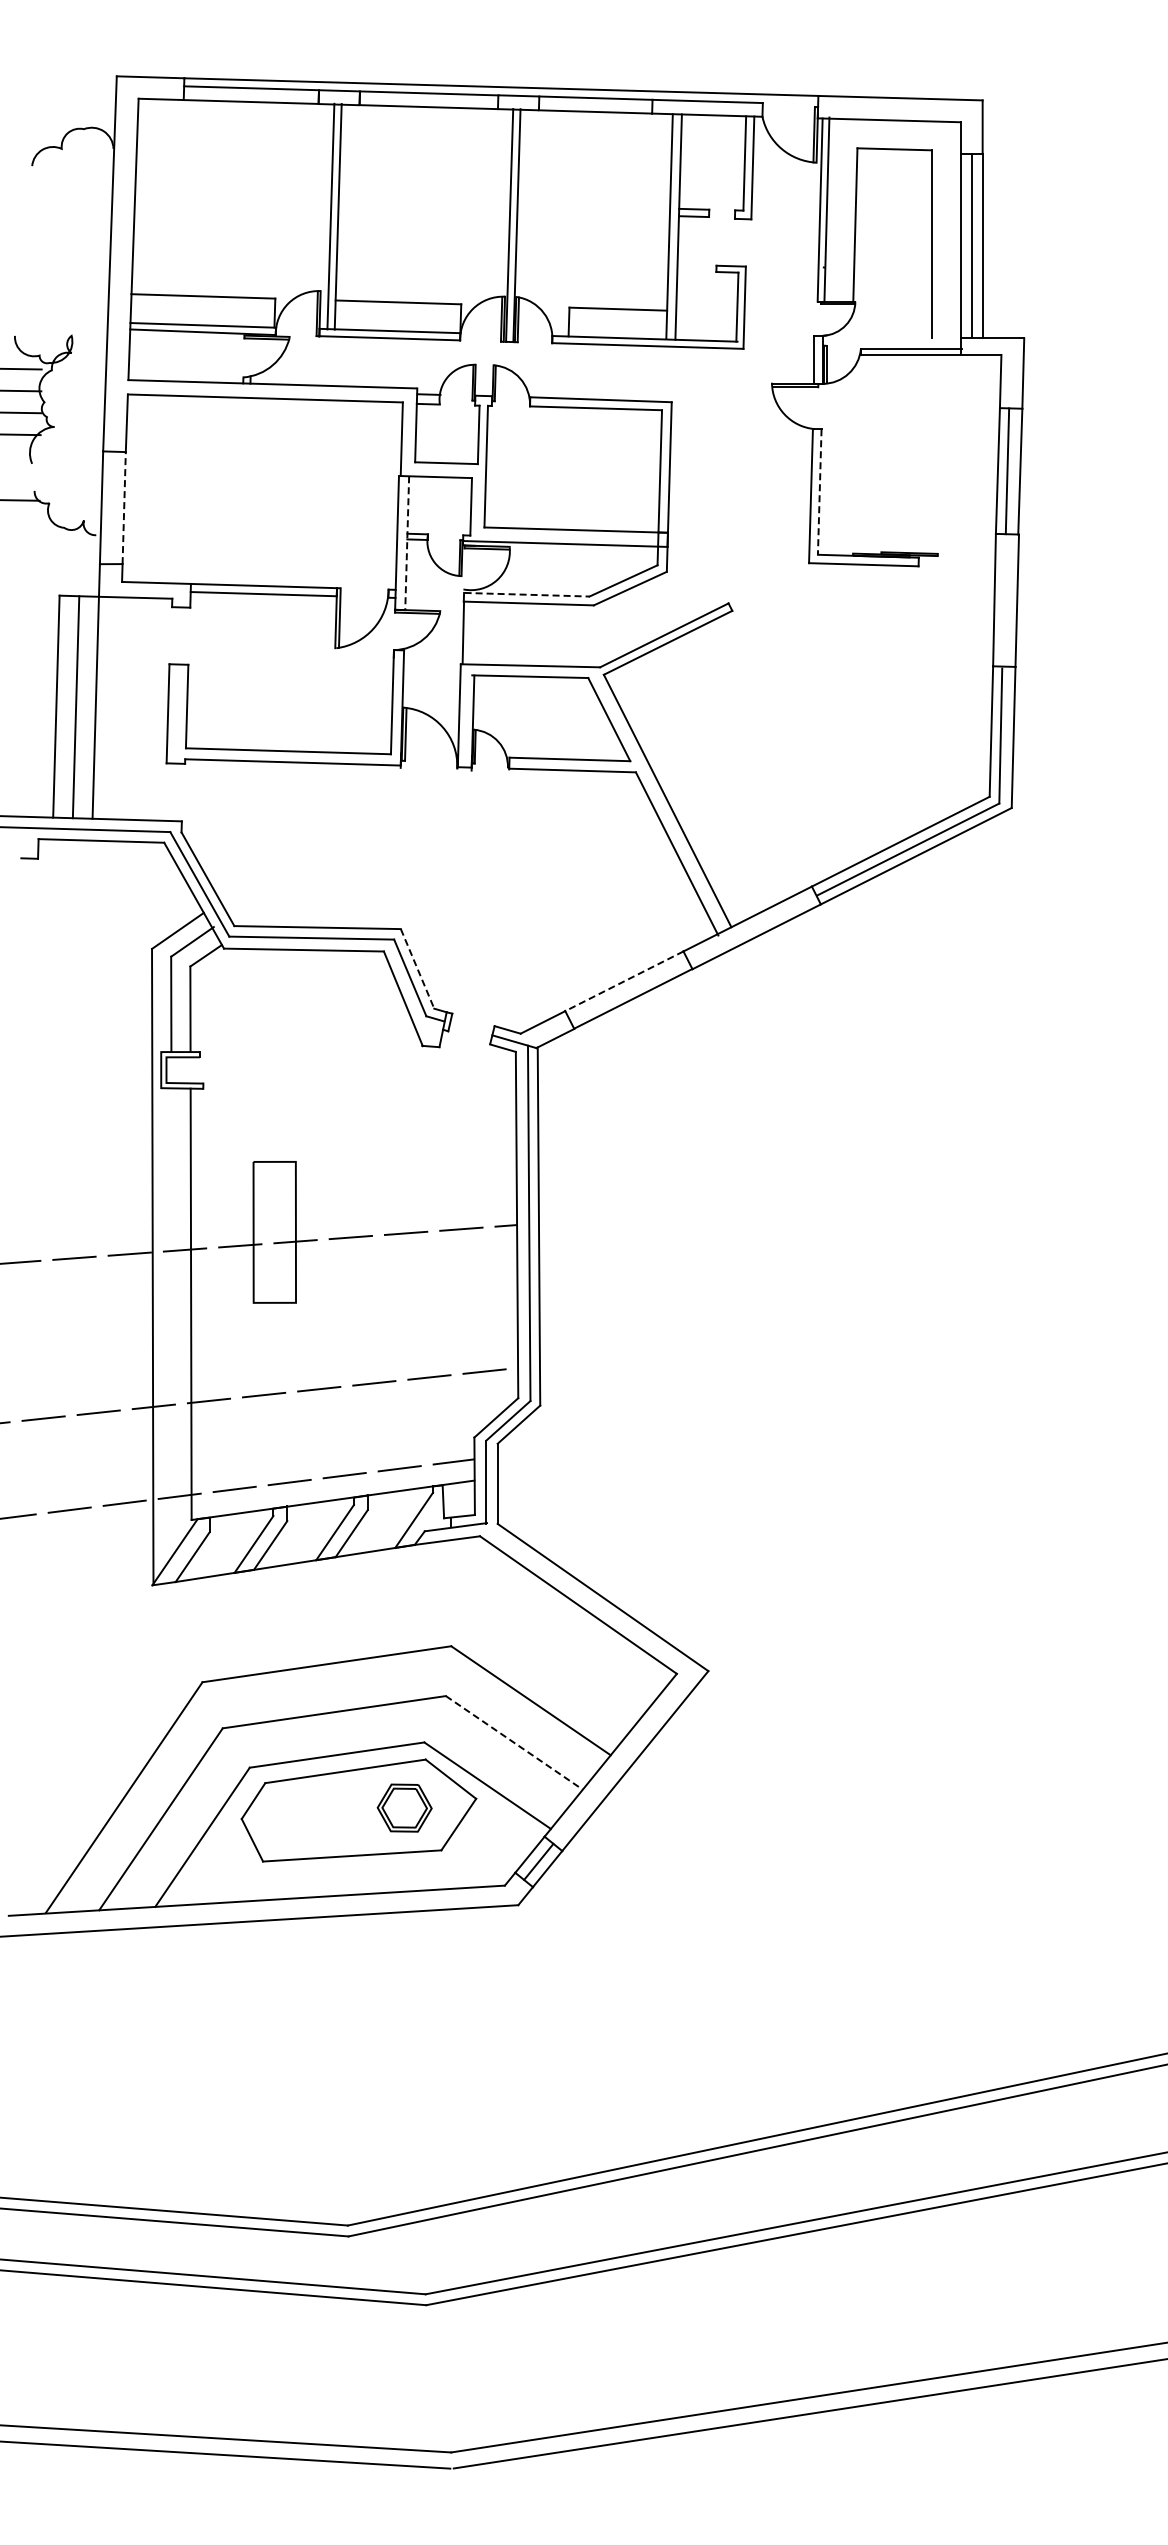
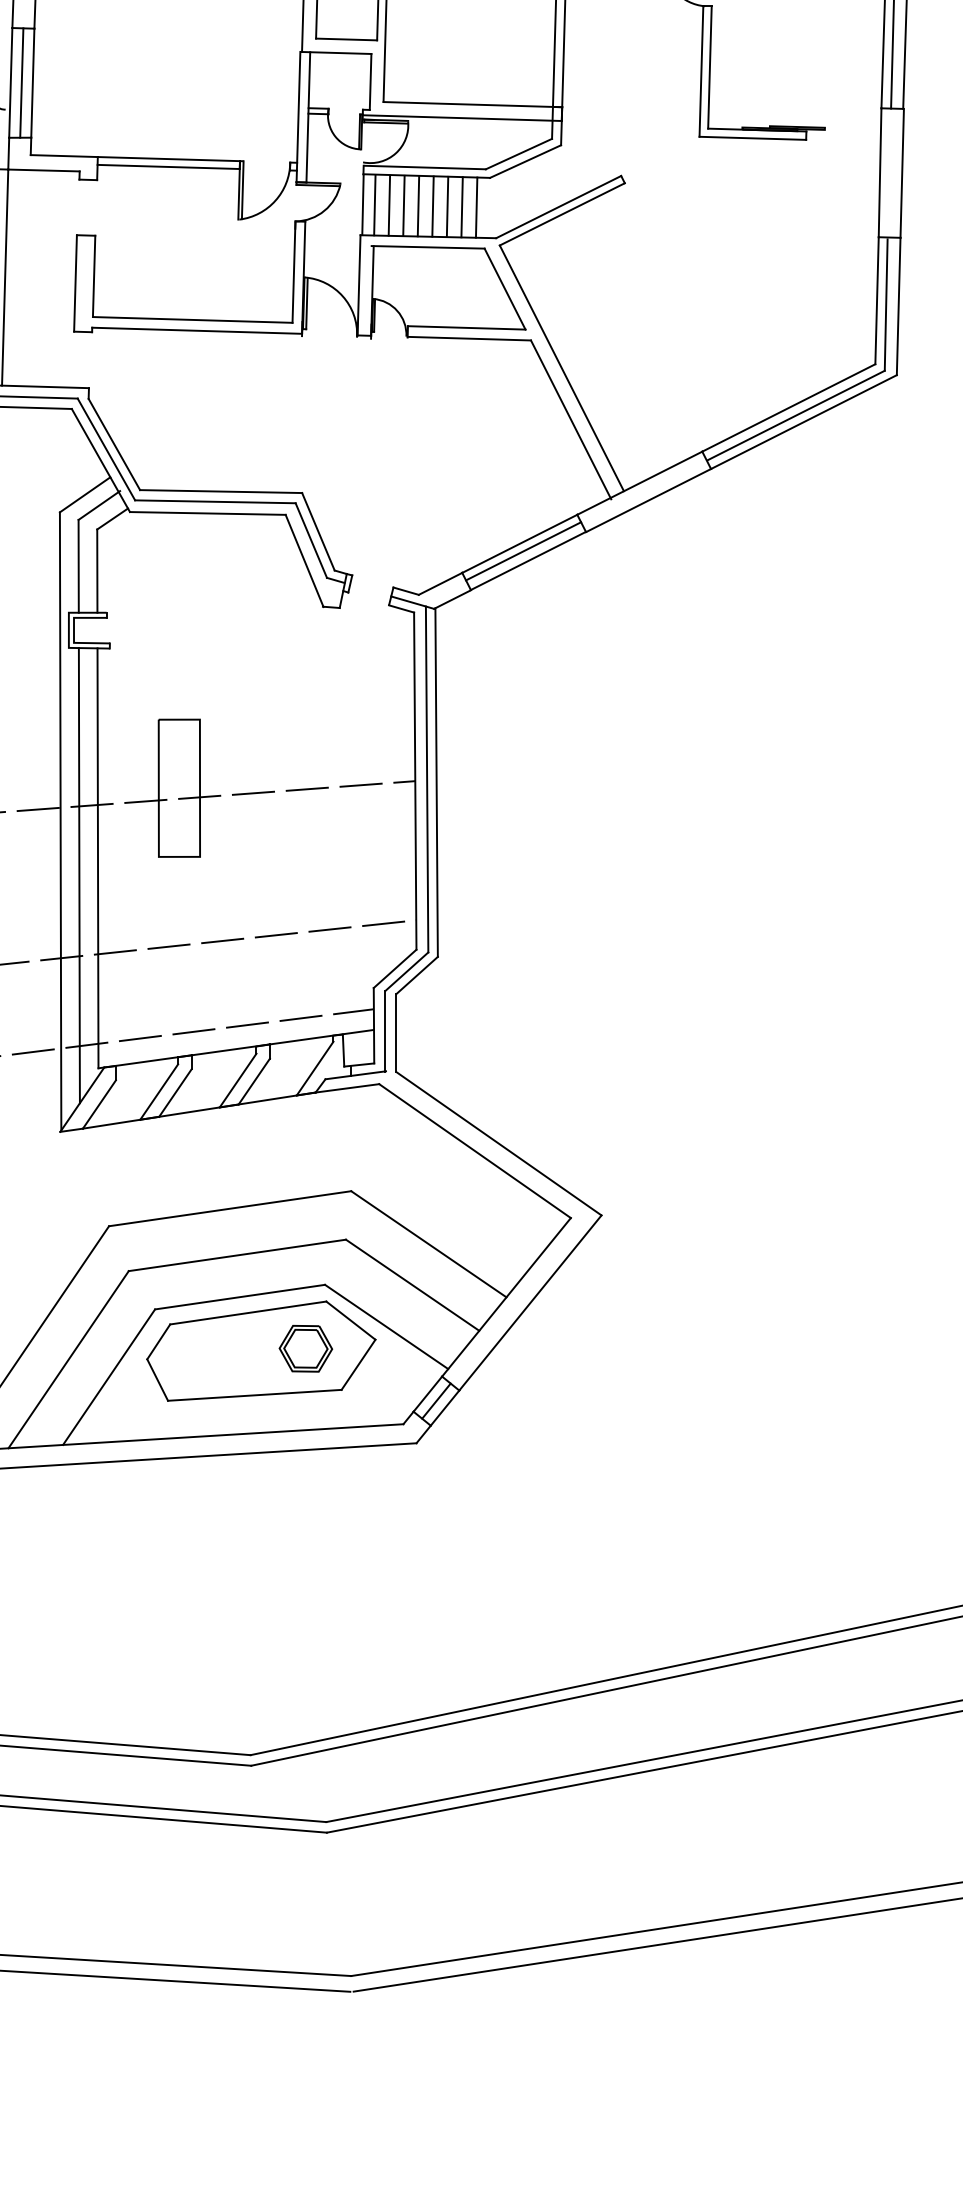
line: (819, 492) -> (709, 68), dashed -> solid
line: (112, 507) -> (21, 82), added
line: (124, 507) -> (33, 82), dashed -> solid
line: (407, 543) -> (308, 117), dashed -> solid
line: (527, 594) -> (425, 167), dashed -> solid
line: (475, 633) -> (374, 205), added
line: (490, 633) -> (389, 205), added
line: (505, 634) -> (404, 206), added
line: (520, 634) -> (418, 206), added
line: (534, 634) -> (432, 206), added
line: (549, 635) -> (446, 207), added
line: (564, 635) -> (461, 207), added
line: (579, 635) -> (476, 207), added
line: (417, 969) -> (318, 532), dashed -> solid
line: (623, 981) -> (518, 544), dashed -> solid
line: (628, 988) -> (523, 550), added
line: (171, 1321) -> (78, 875), added
line: (514, 1742) -> (412, 1284), dashed -> solid

